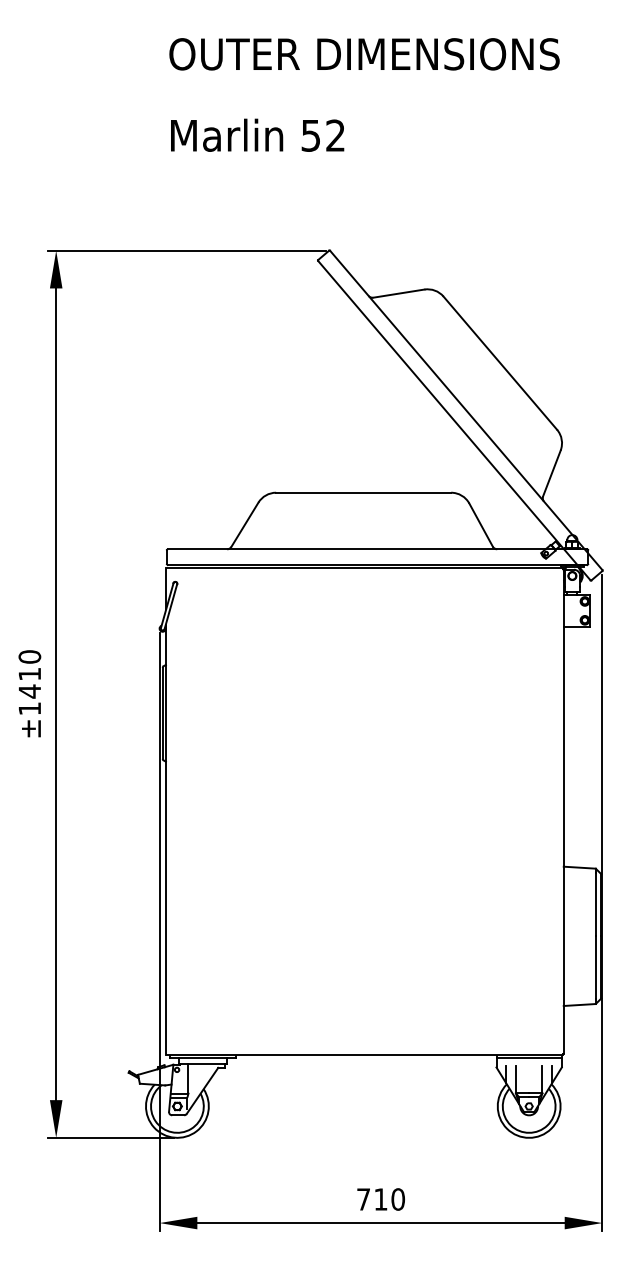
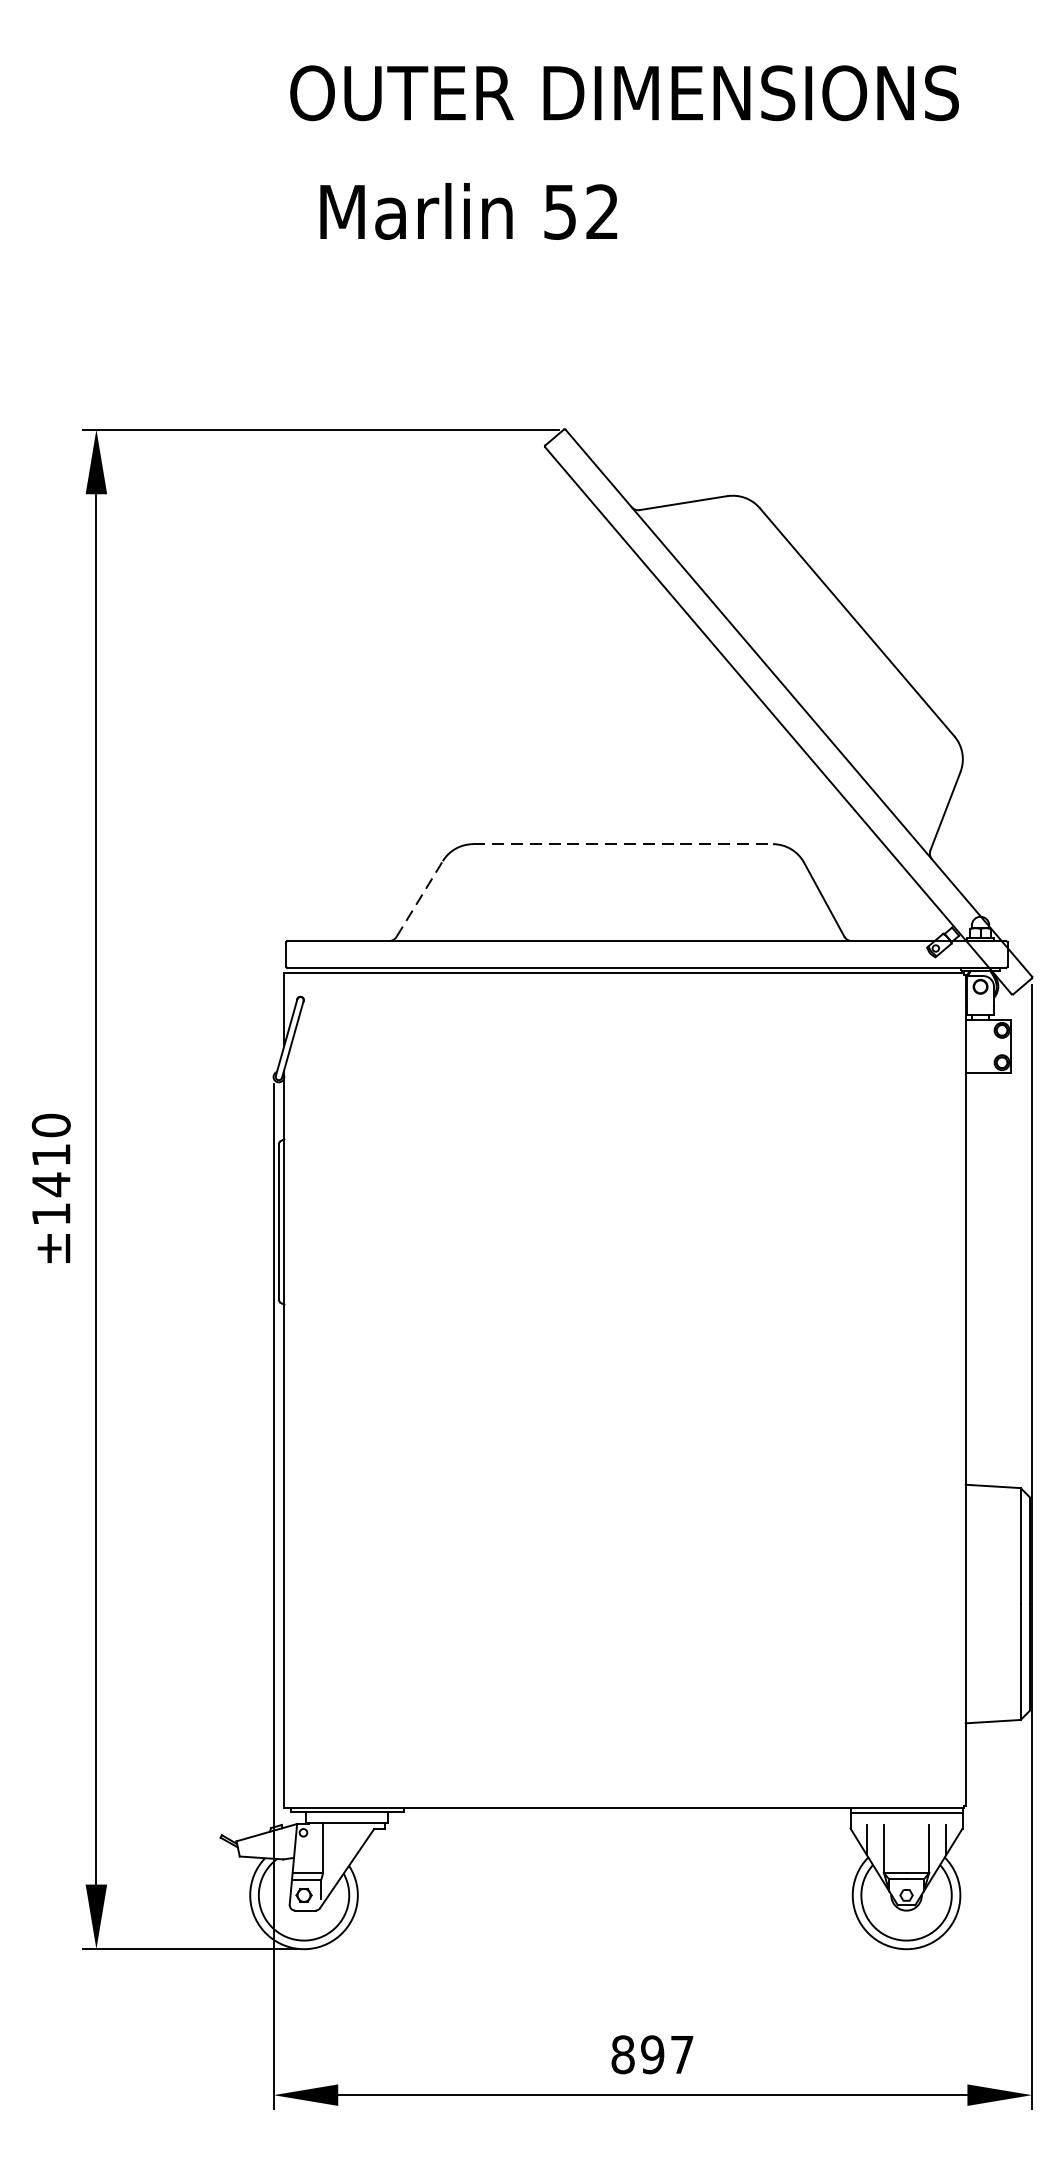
text: (257, 134) -> (468, 209), moved
line: (364, 492) -> (624, 843), solid -> dashed
line: (244, 524) -> (418, 898), solid -> dashed
text: (381, 1199) -> (653, 2054), 710 -> 897

